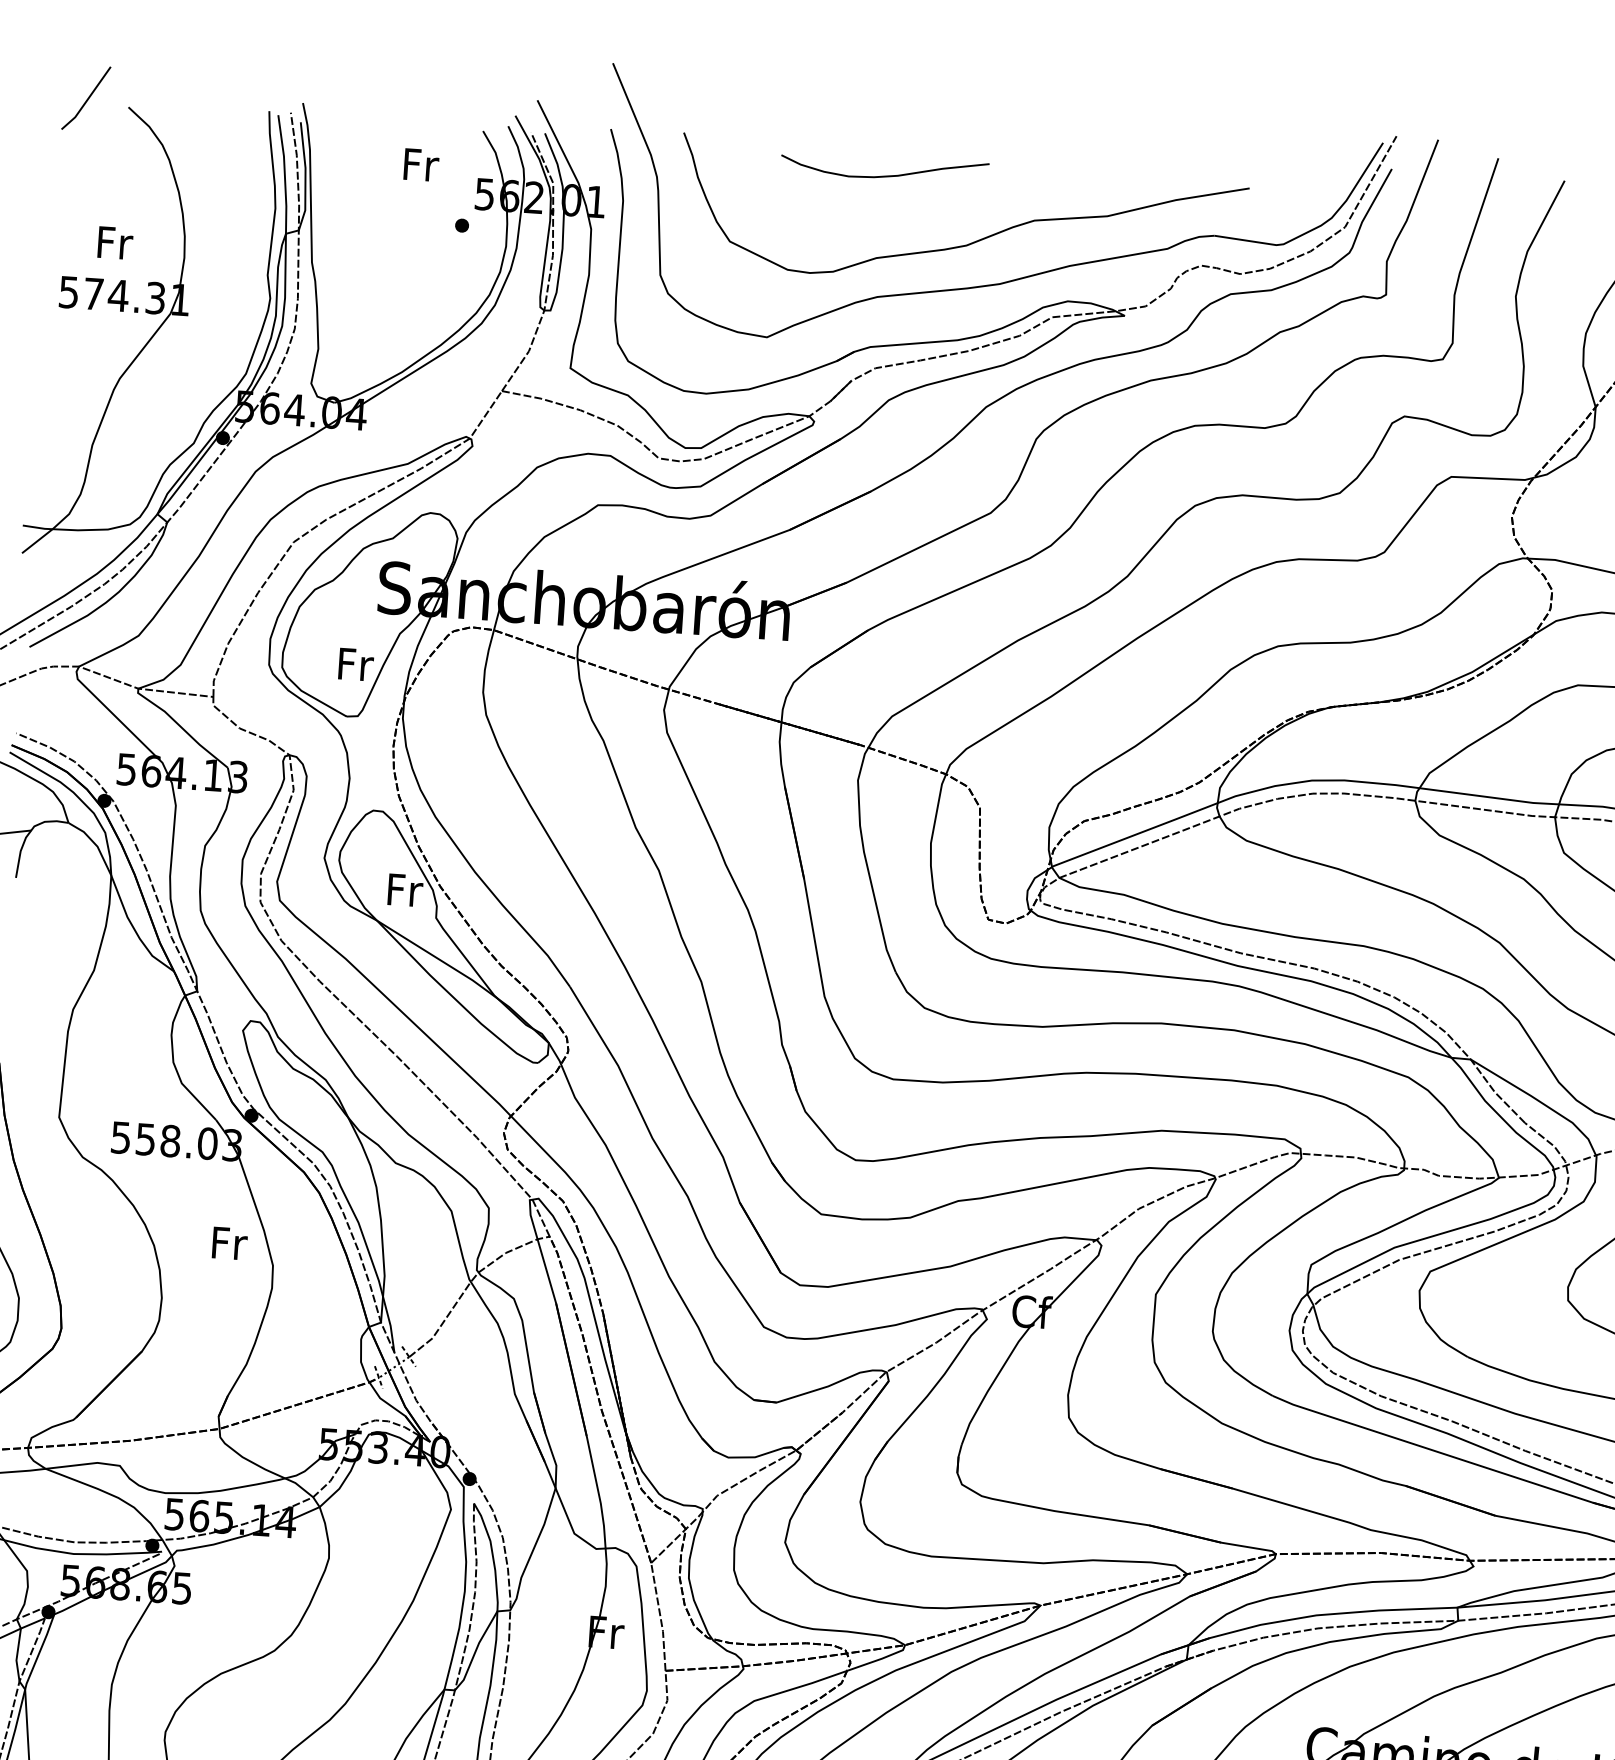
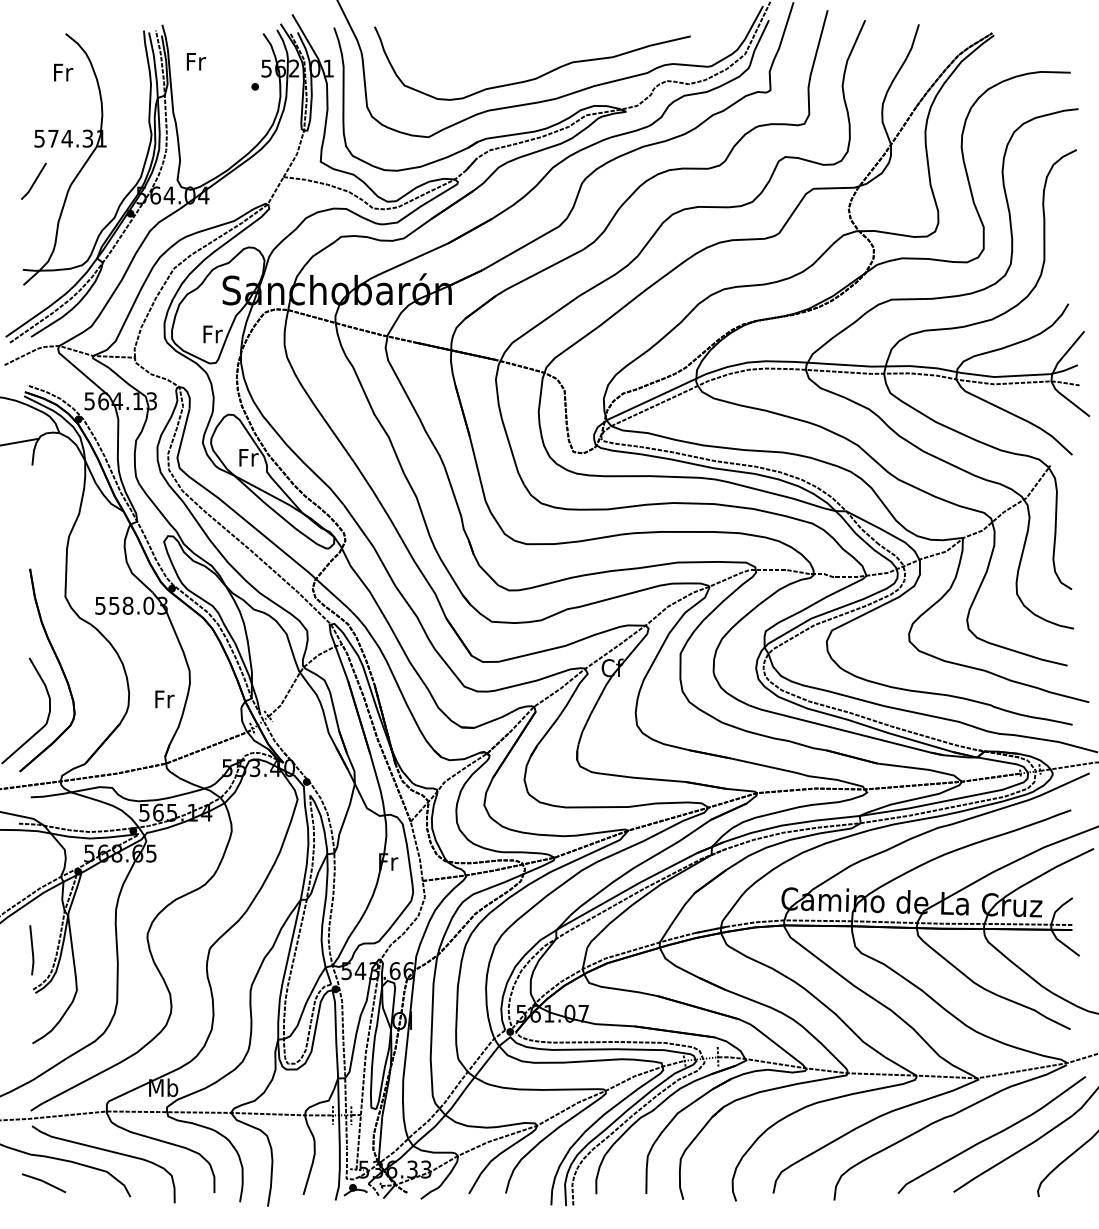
line: (87, 96) -> (34, 180), moved
text: (421, 164) -> (196, 61), moved
curve: (884, 174) -> (487, 42), removed
text: (115, 242) -> (63, 72), moved
text: (229, 1243) -> (164, 699), moved

